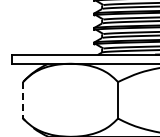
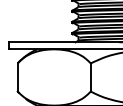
line: (23, 100) -> (17, 77), dashed -> solid

